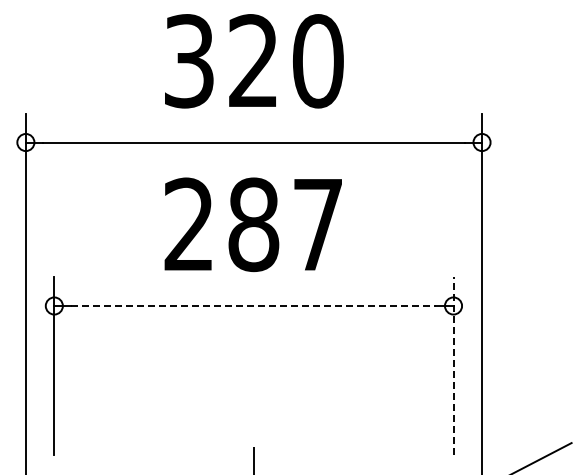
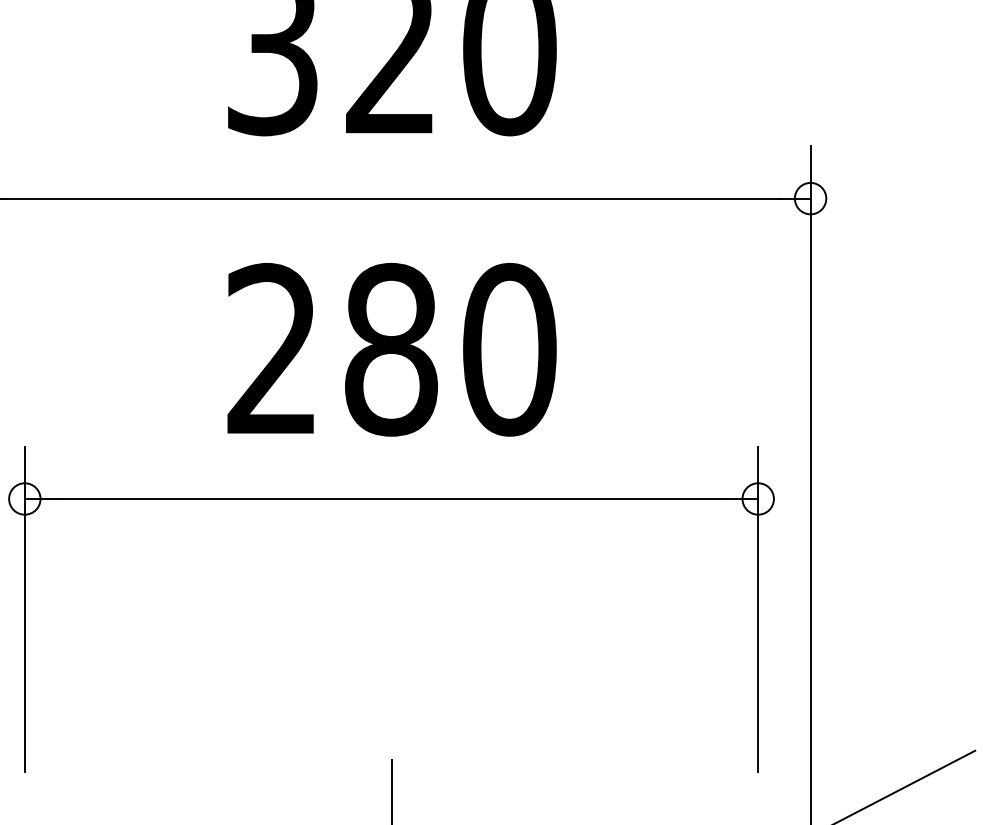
text: (317, 224) -> (508, 349), 287 -> 280
line: (254, 306) -> (392, 499), dashed -> solid
line: (453, 366) -> (758, 610), dashed -> solid

